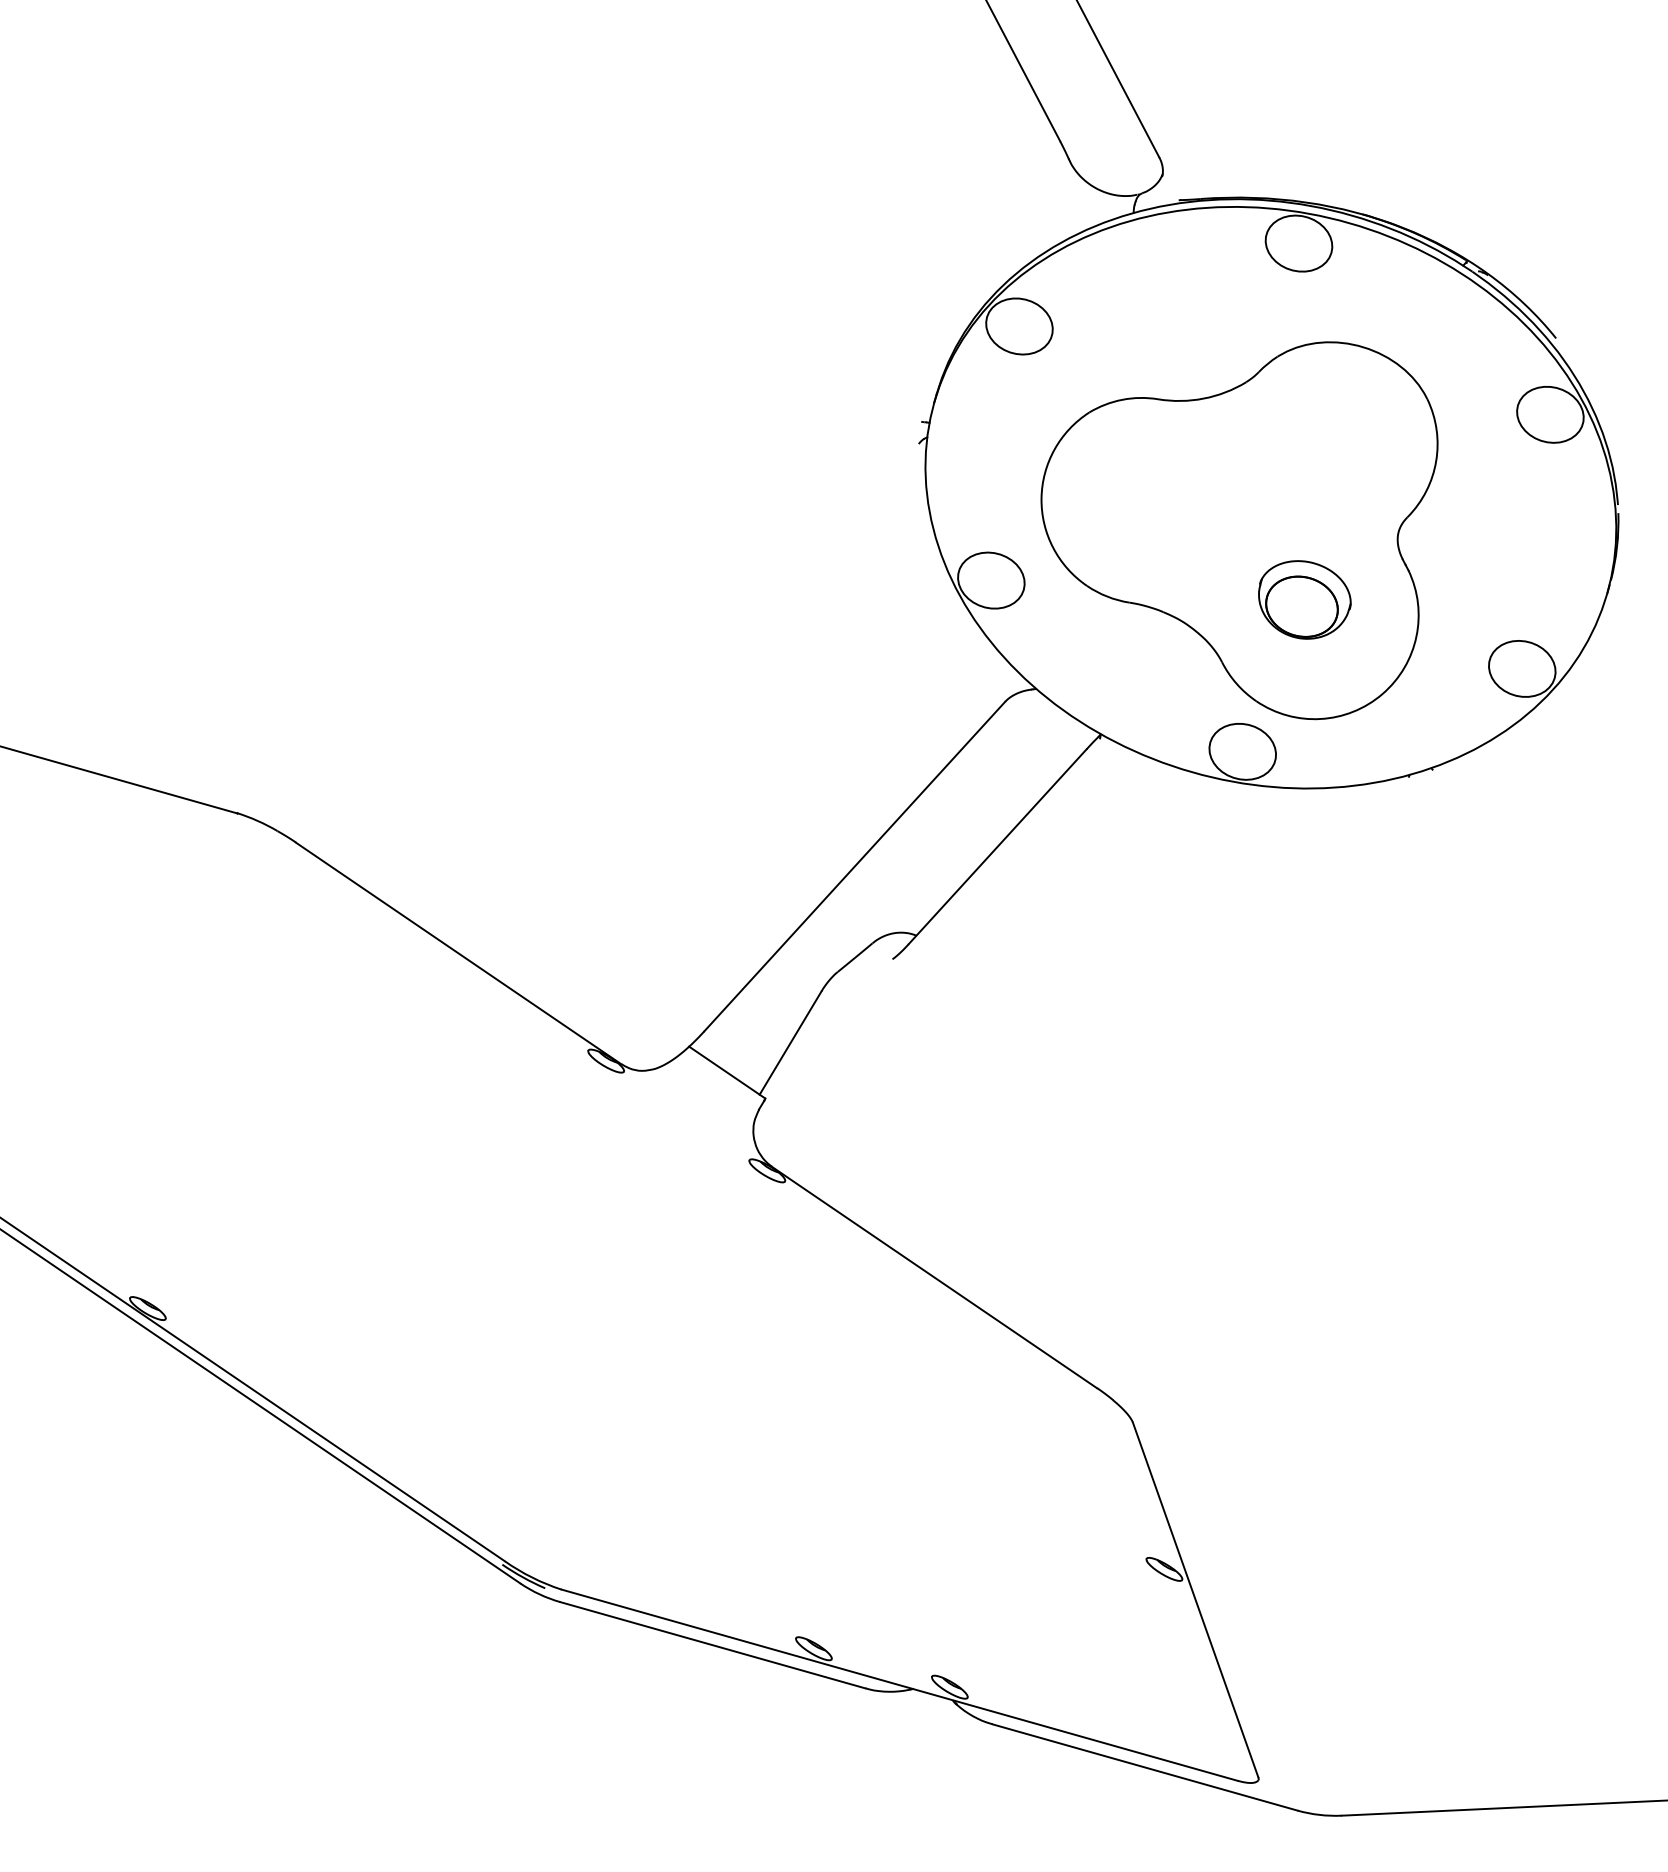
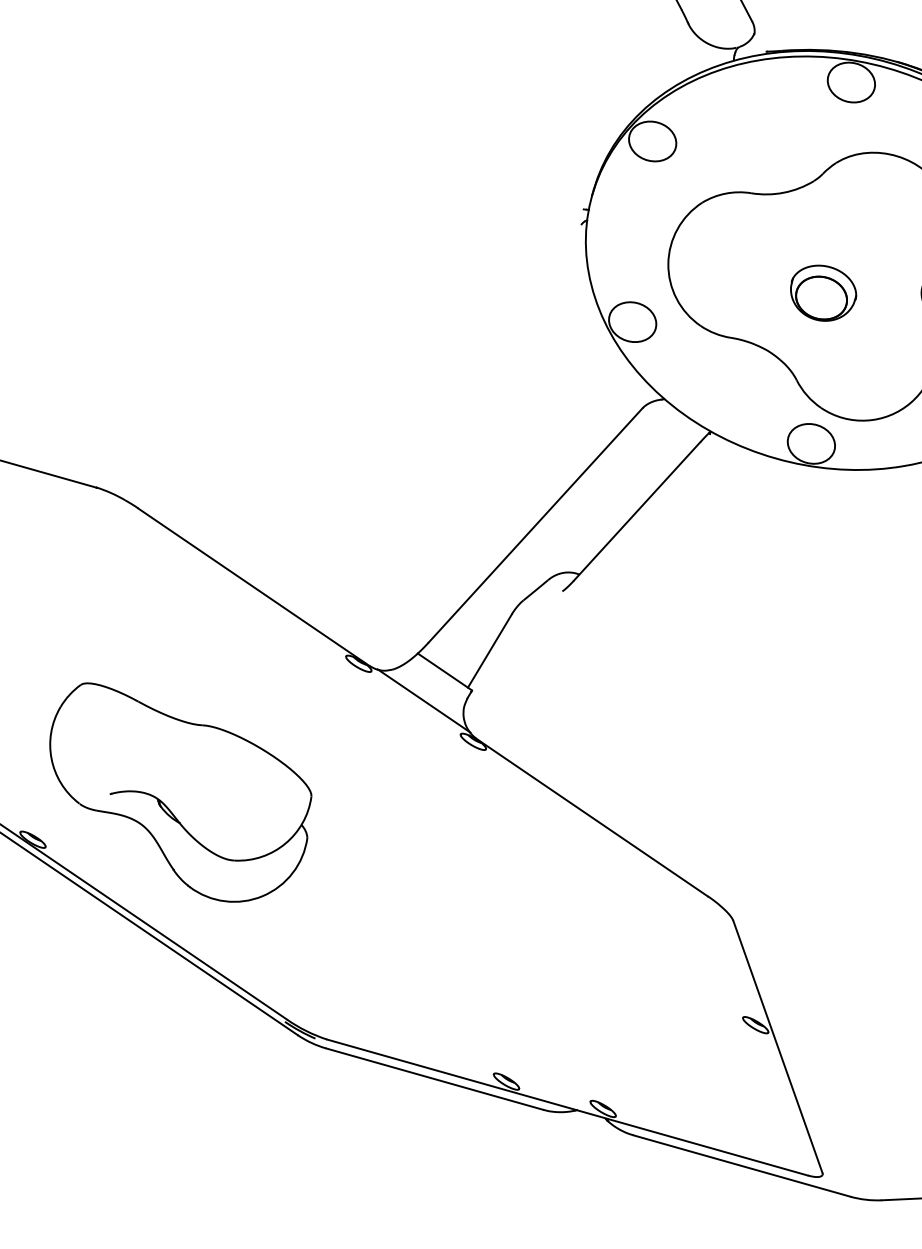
part: (1304, 599) -> (823, 292), moved
line: (697, 1112) -> (423, 700), added
part: (355, 1241) -> (180, 792), added

